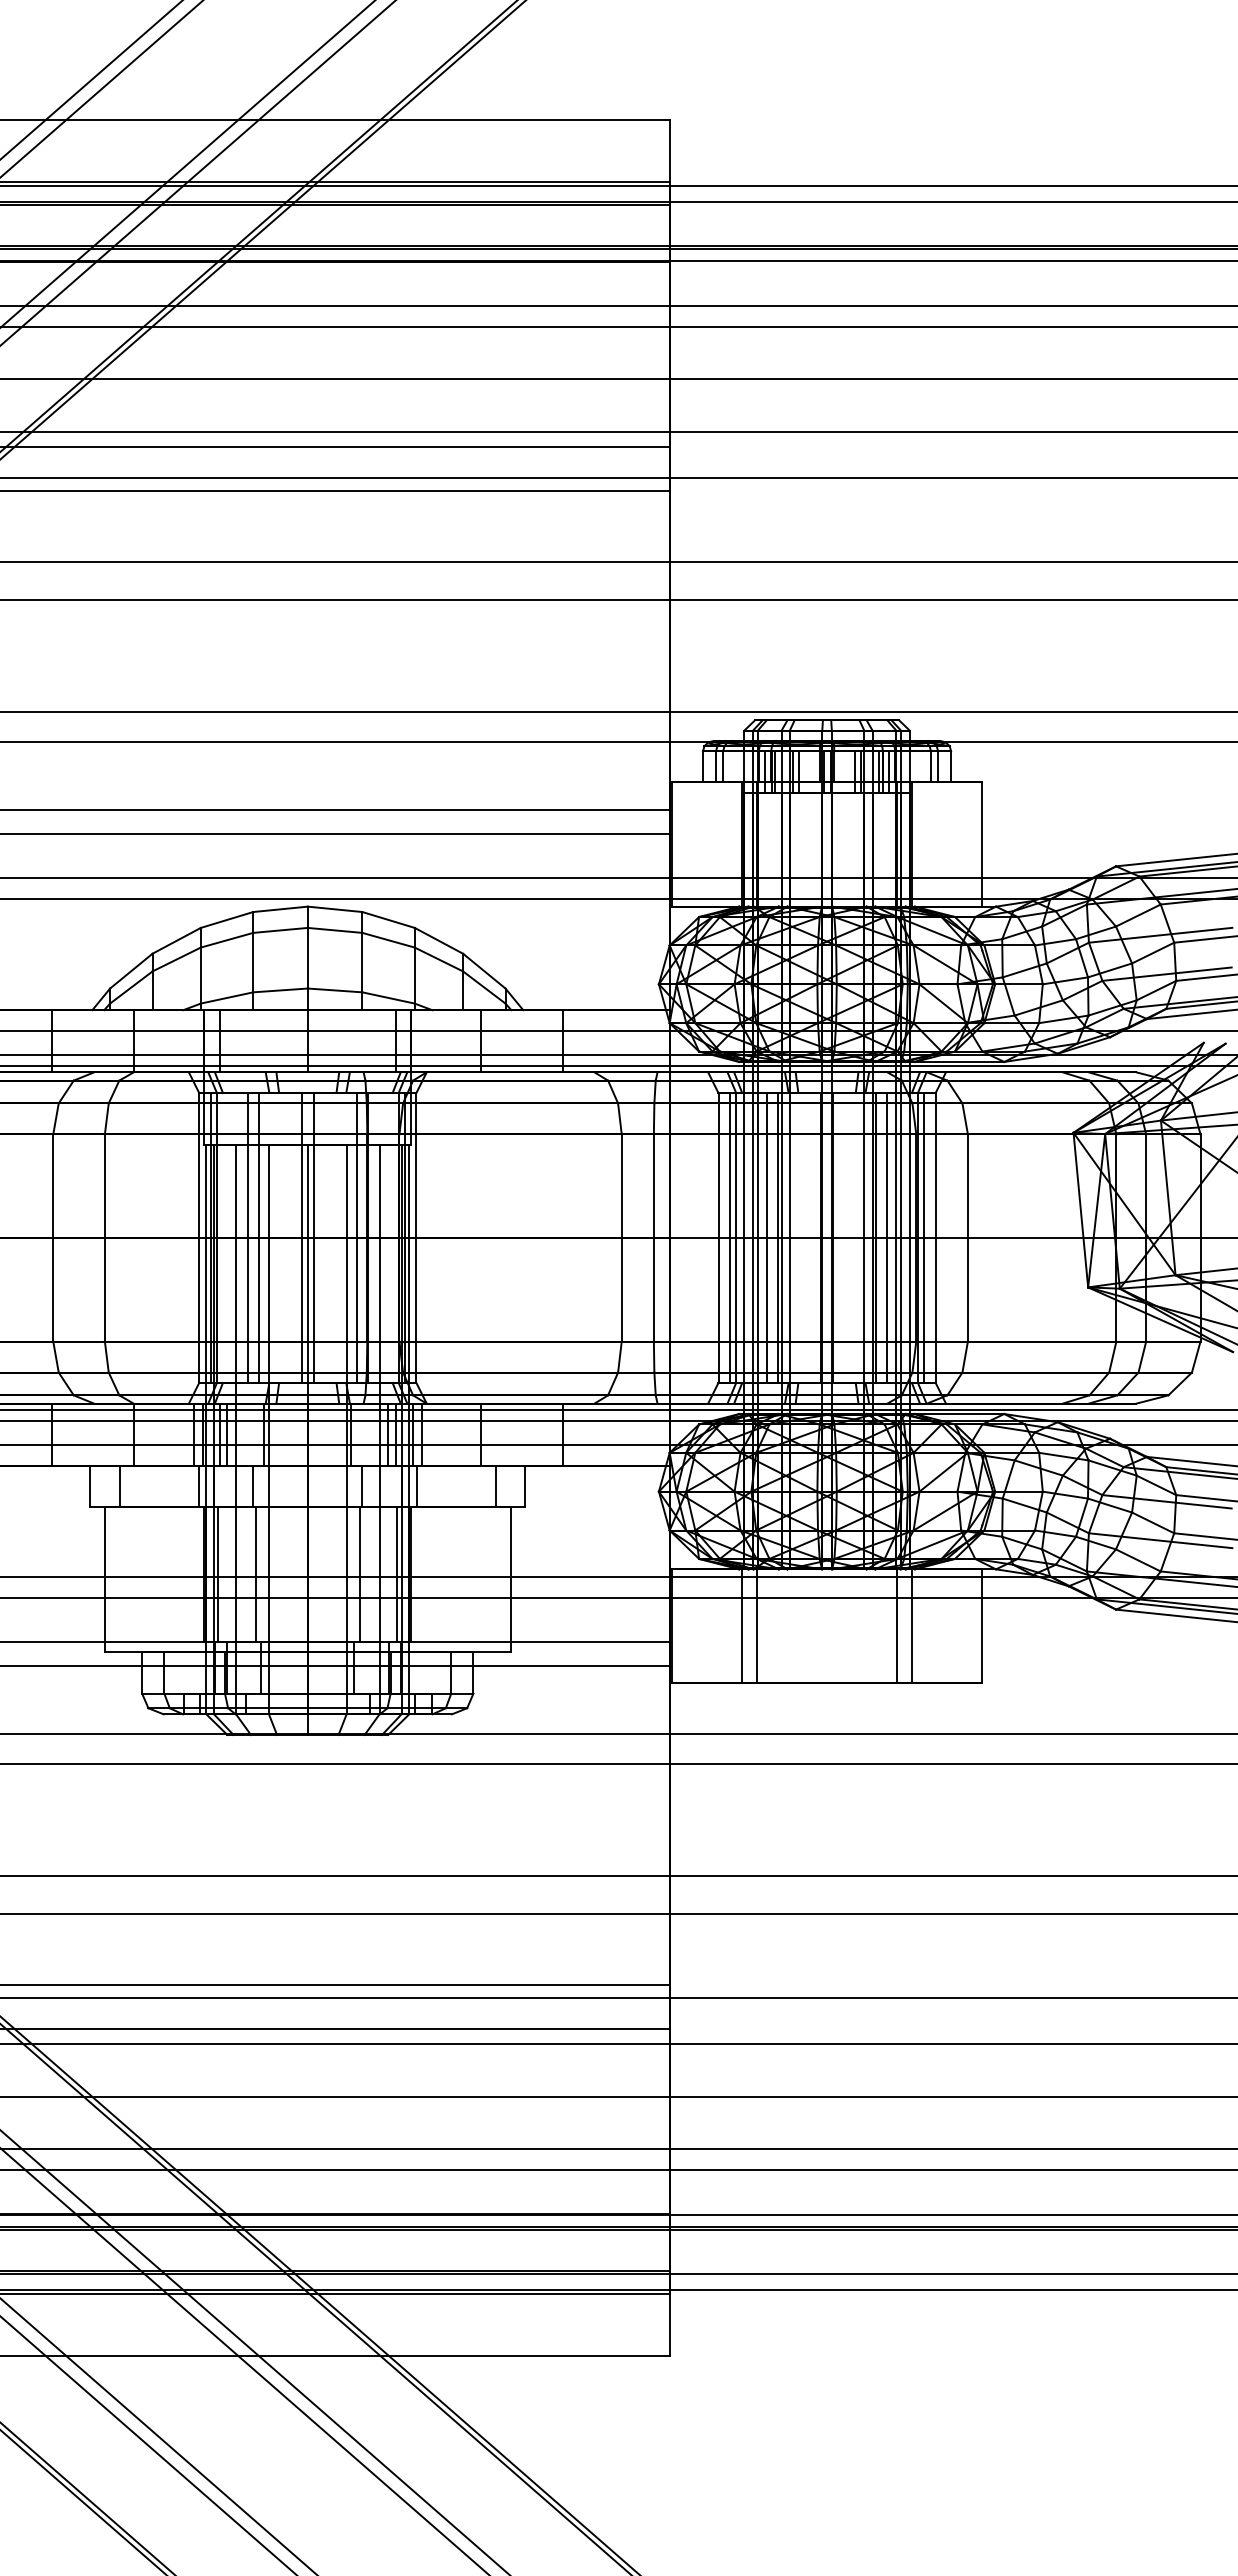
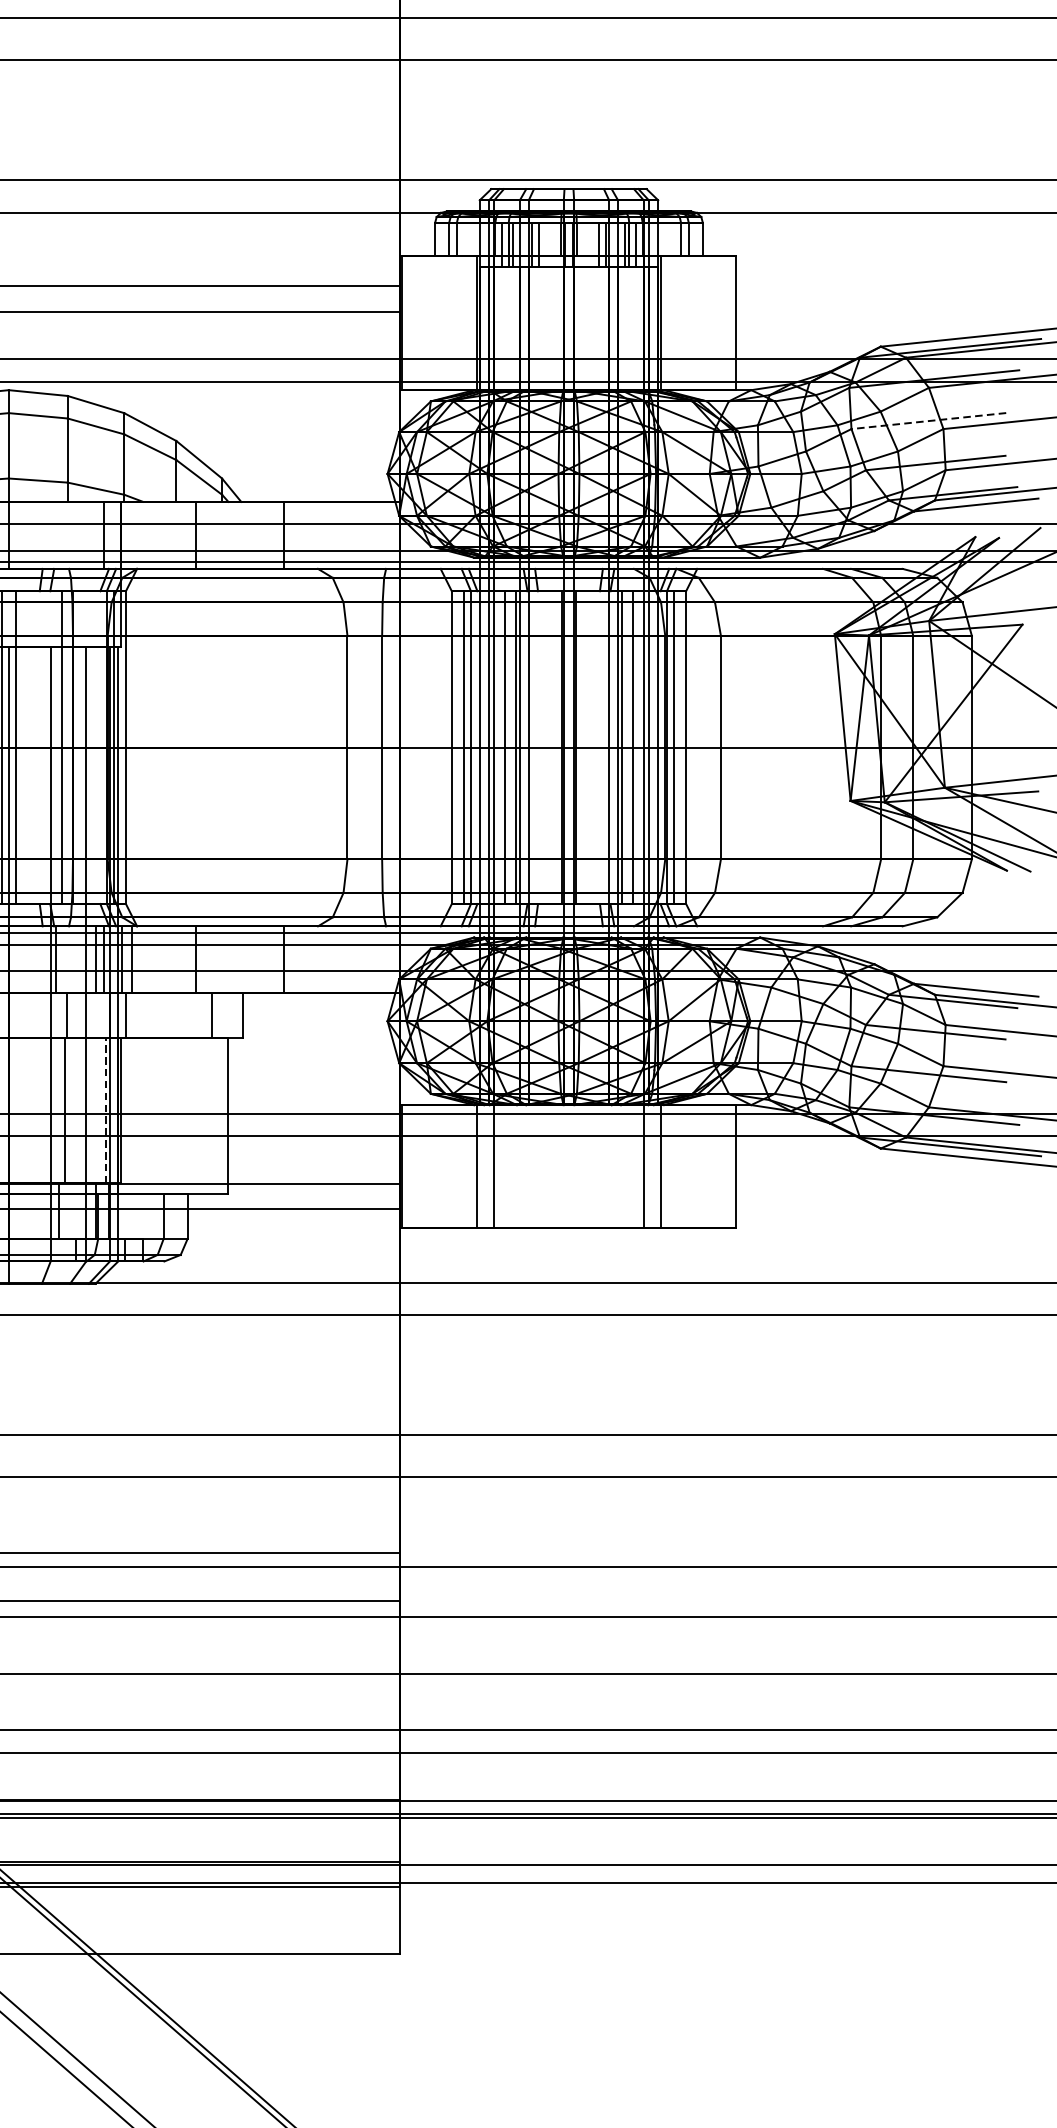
line: (1160, 935) -> (928, 421), solid -> dashed
line: (397, 1574) -> (105, 1110), solid -> dashed

